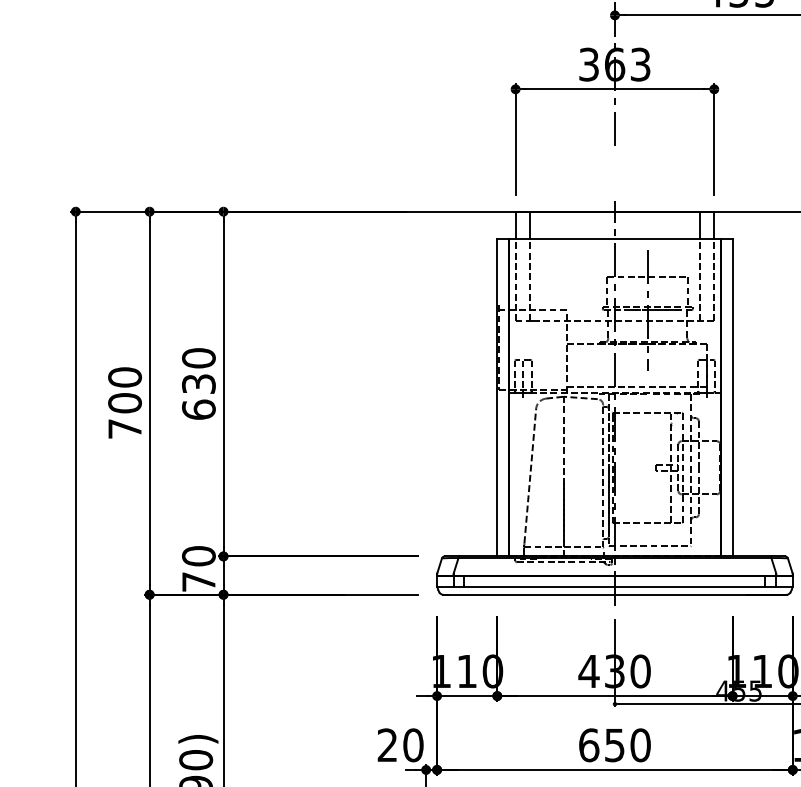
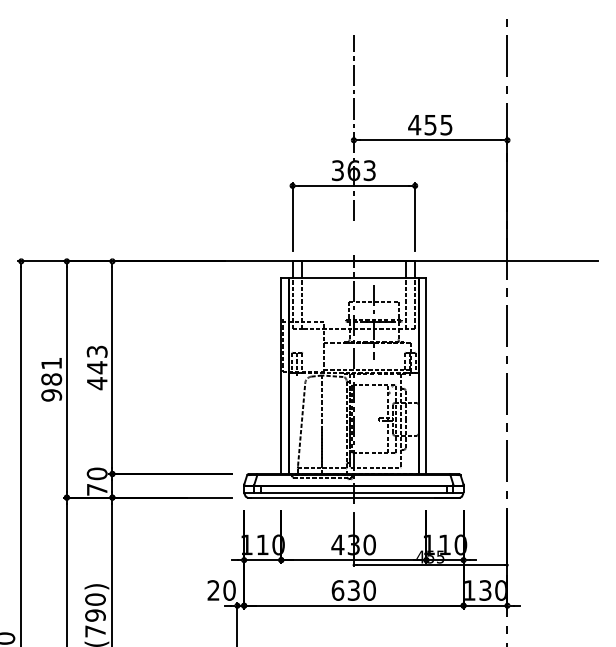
text: (197, 383) -> (96, 367), 630 -> 443
text: (124, 403) -> (51, 379), 700 -> 981
text: (614, 745) -> (353, 590), 650 -> 630

